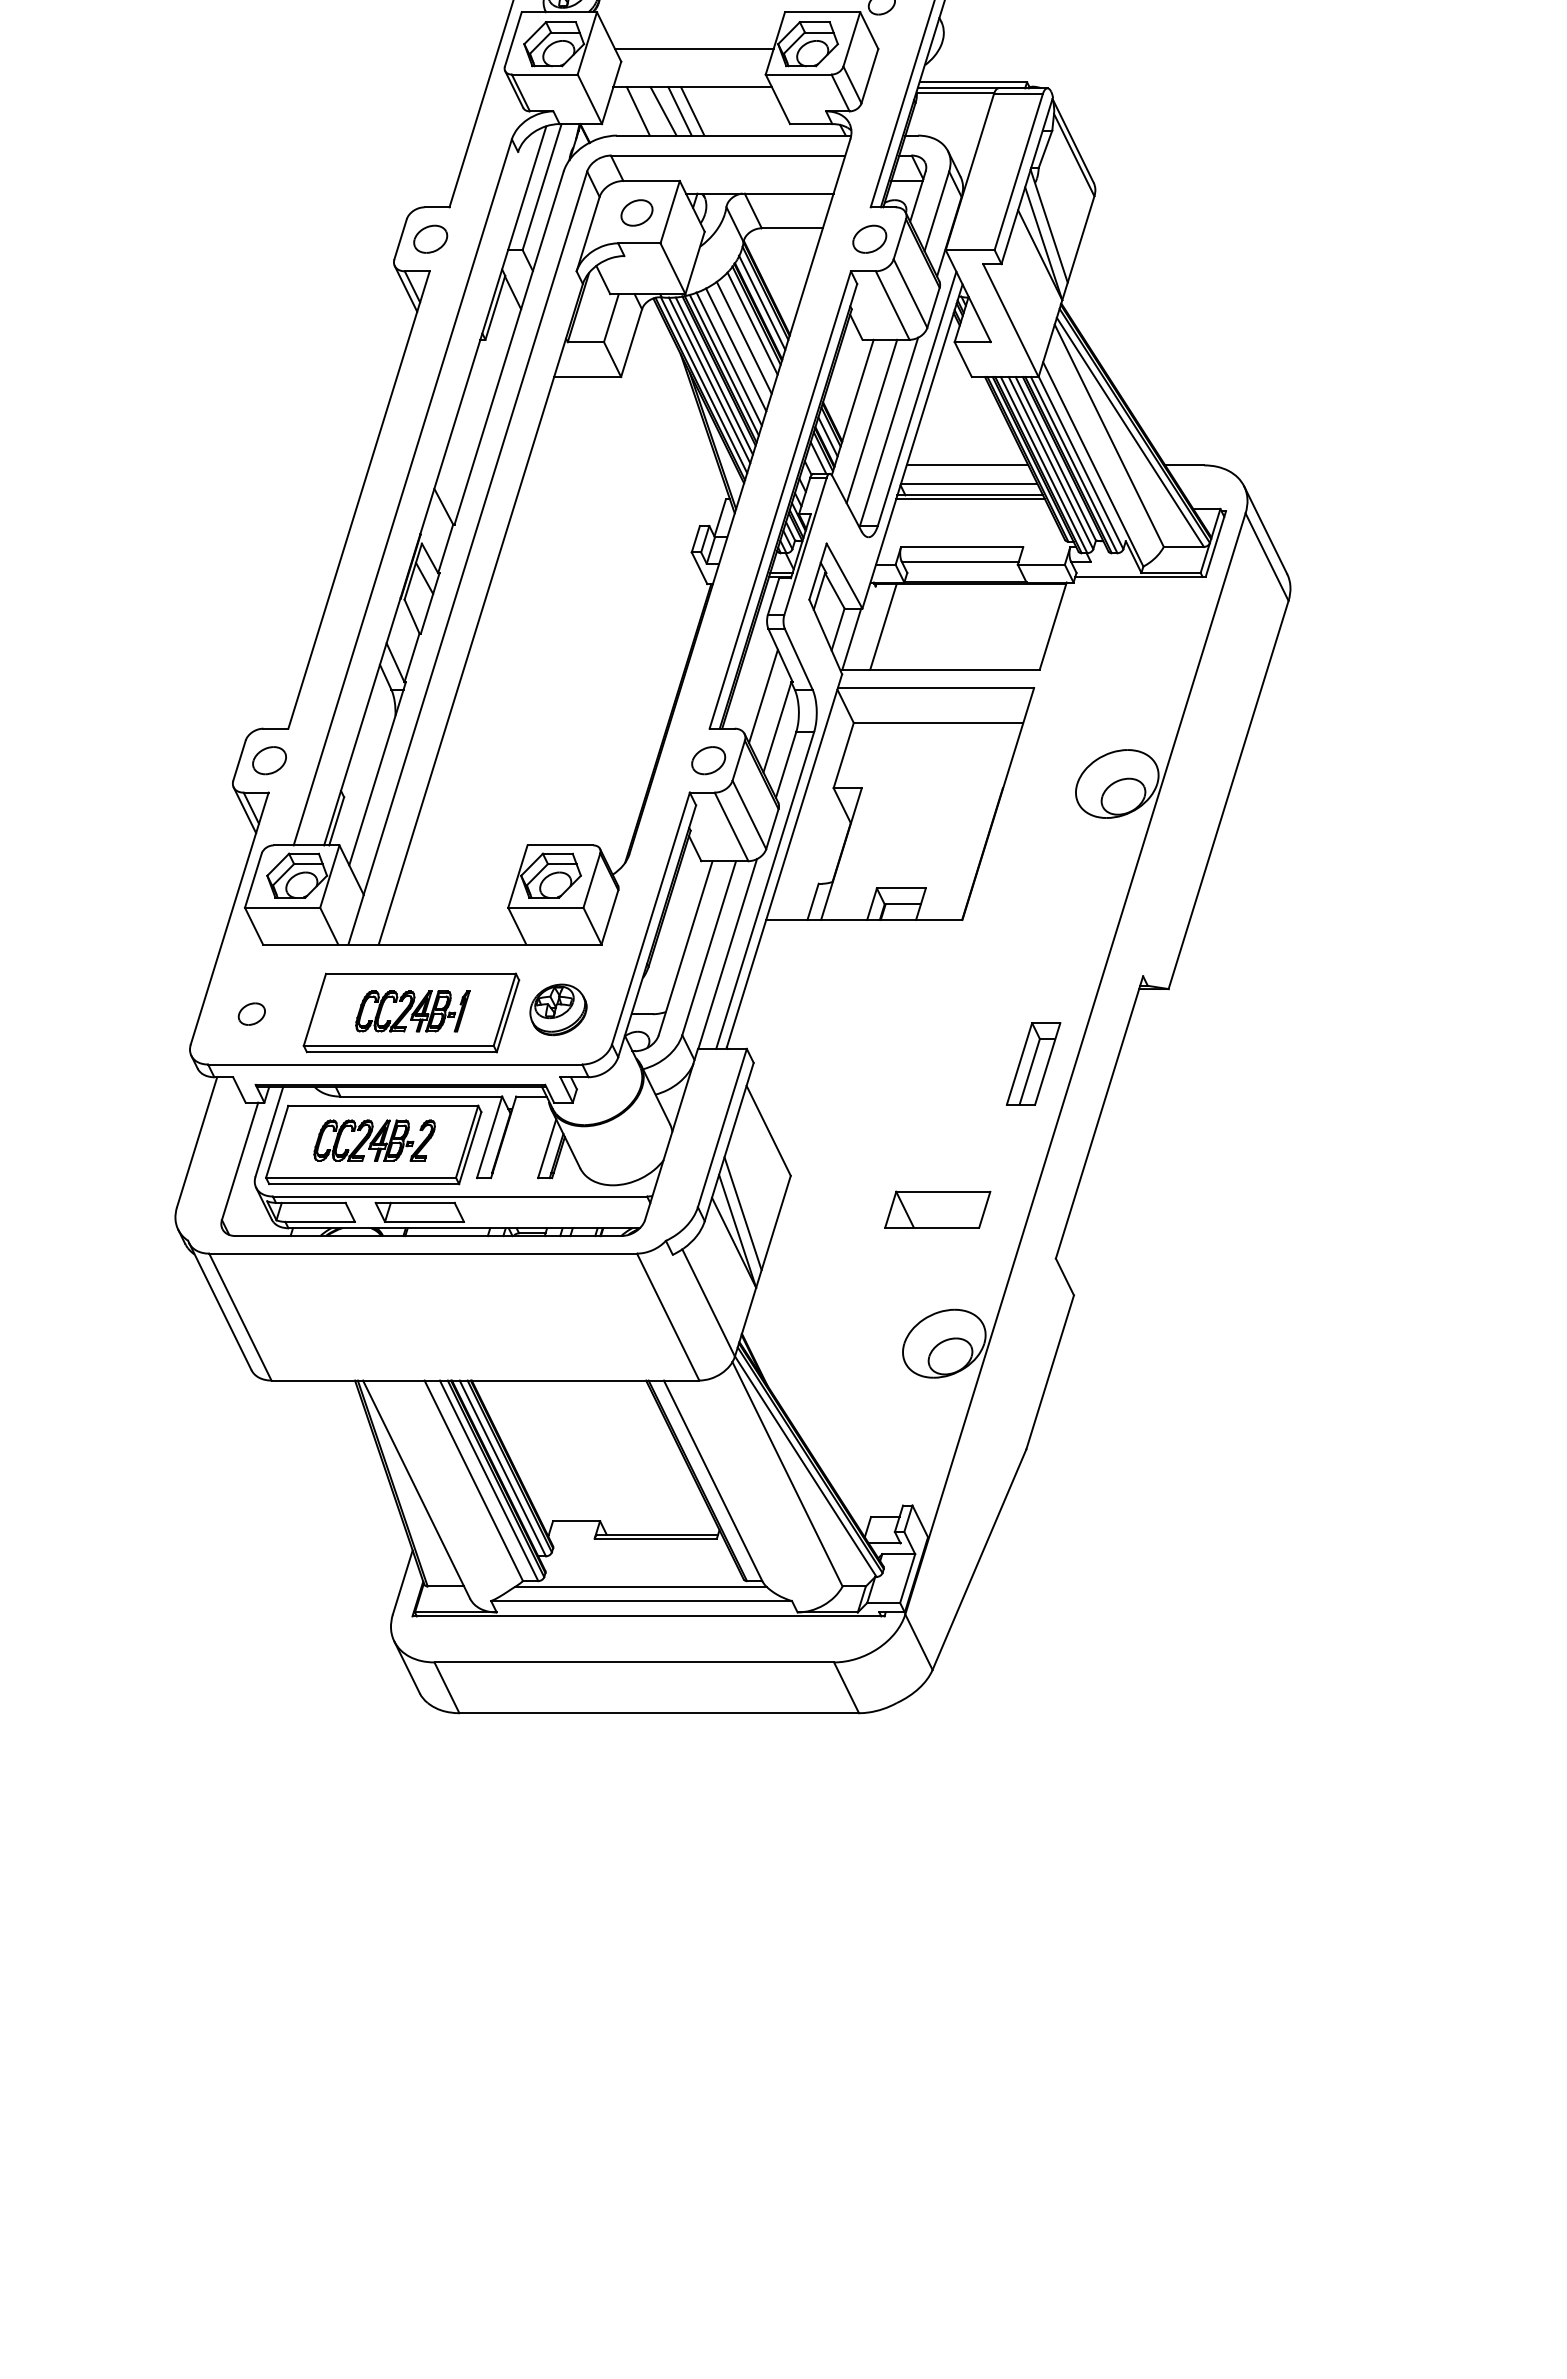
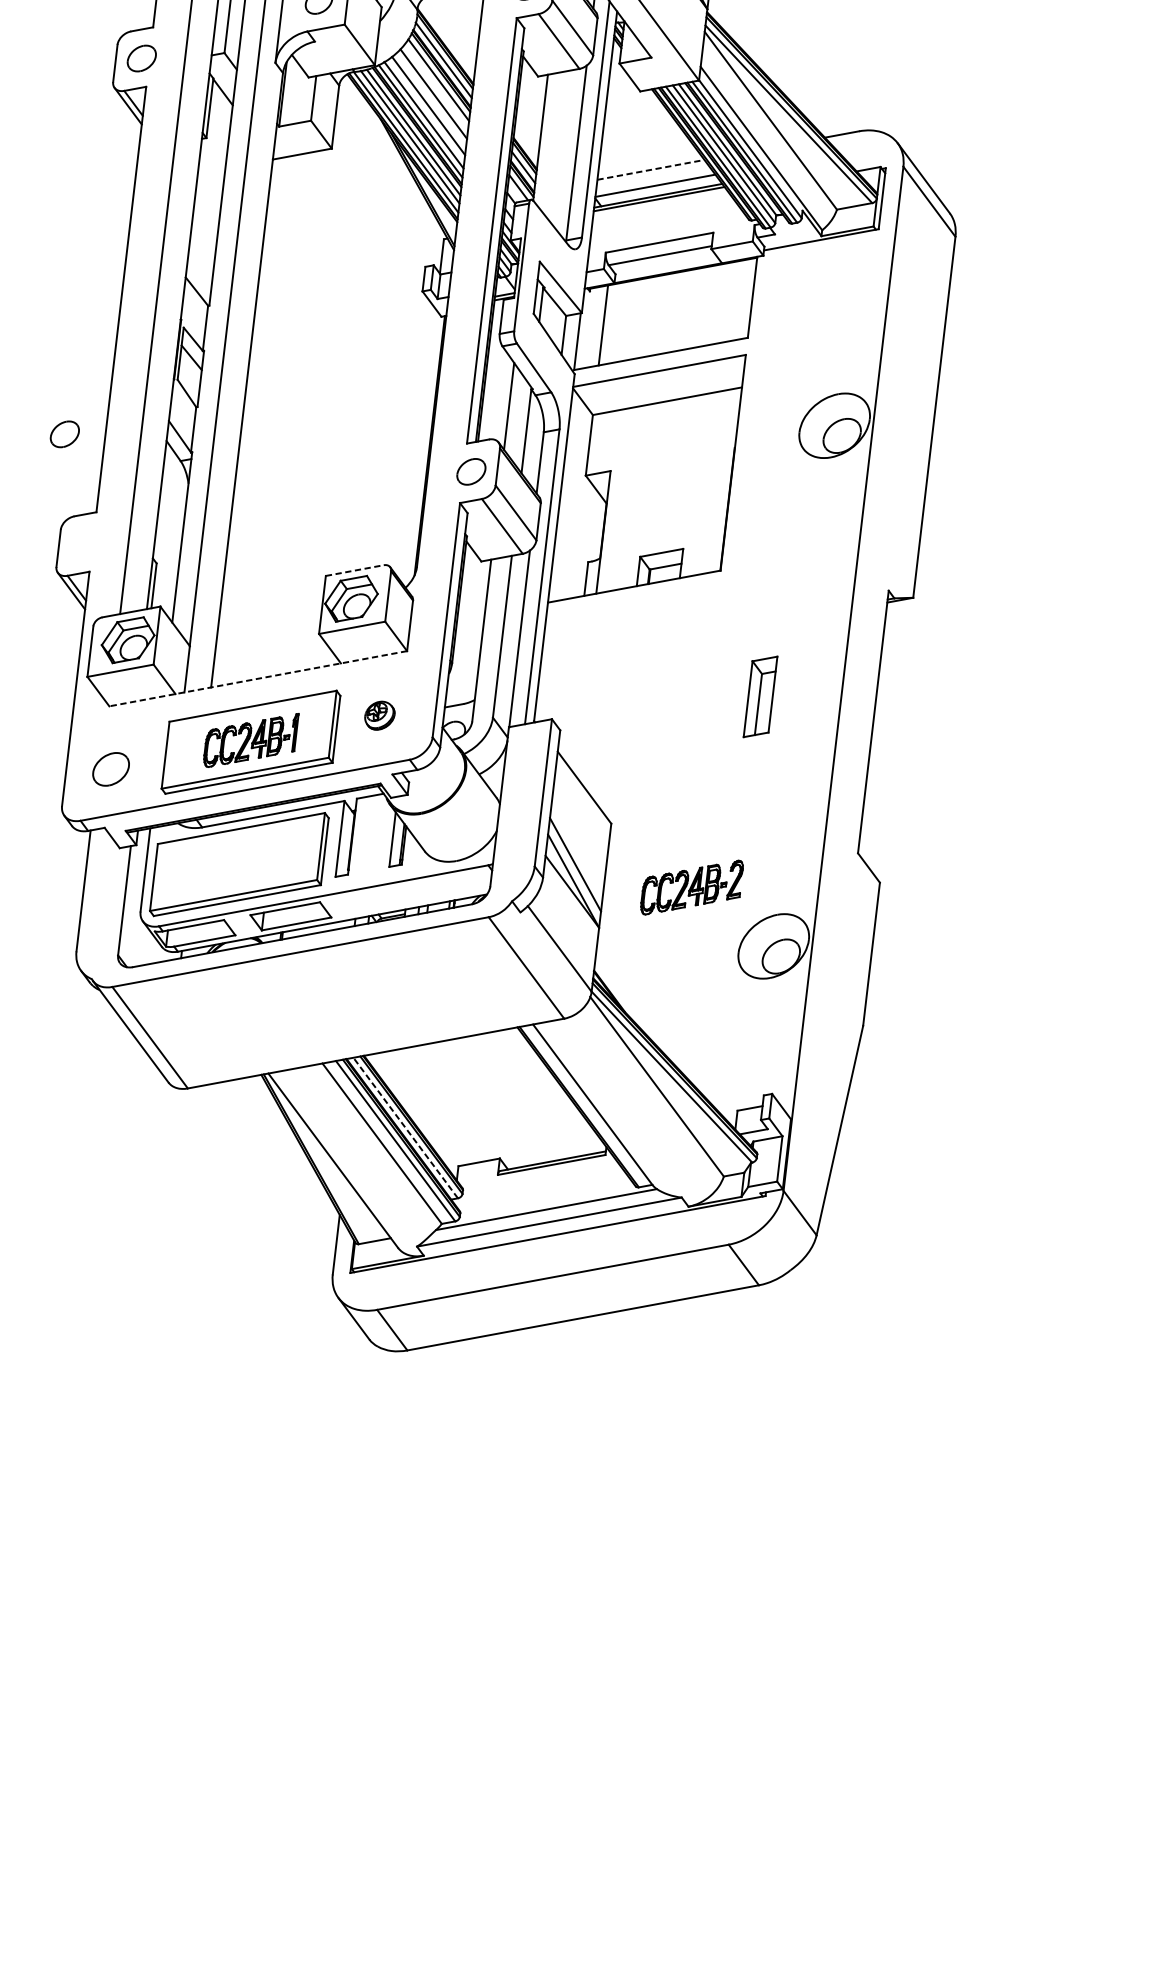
line: (871, 421) -> (559, 146), removed
line: (967, 465) -> (650, 170), solid -> dashed
part: (269, 760) -> (64, 434), moved
line: (560, 845) -> (354, 570), solid -> dashed
line: (431, 944) -> (257, 678), solid -> dashed
part: (558, 1009) -> (379, 715), size x0.6
part: (251, 1013) -> (110, 768), size x1.6
part: (1033, 1063) -> (760, 696), moved
part: (374, 1140) -> (692, 887), moved
part: (937, 1209) -> (745, 829), removed
line: (502, 1468) -> (405, 1128), solid -> dashed

